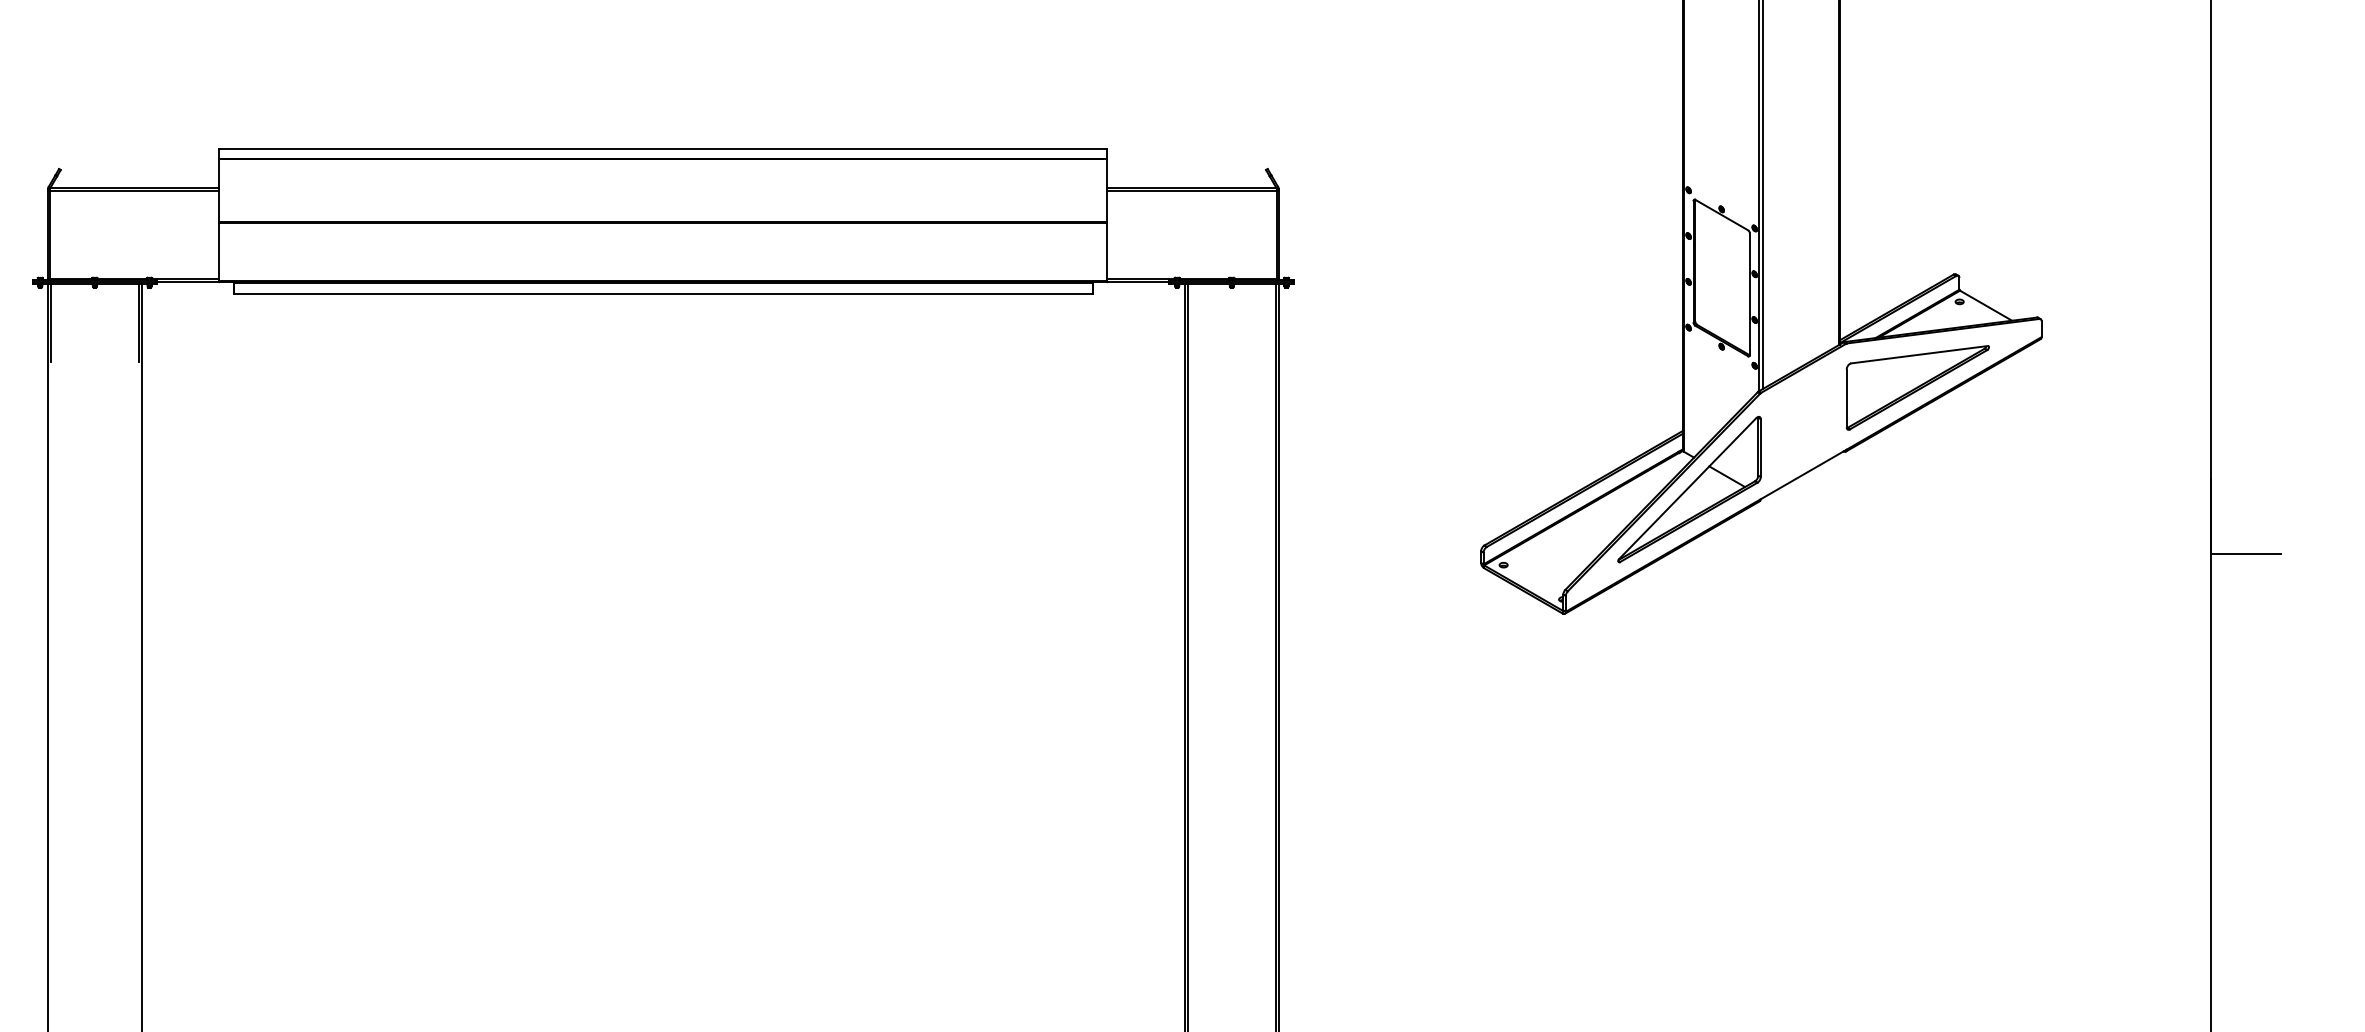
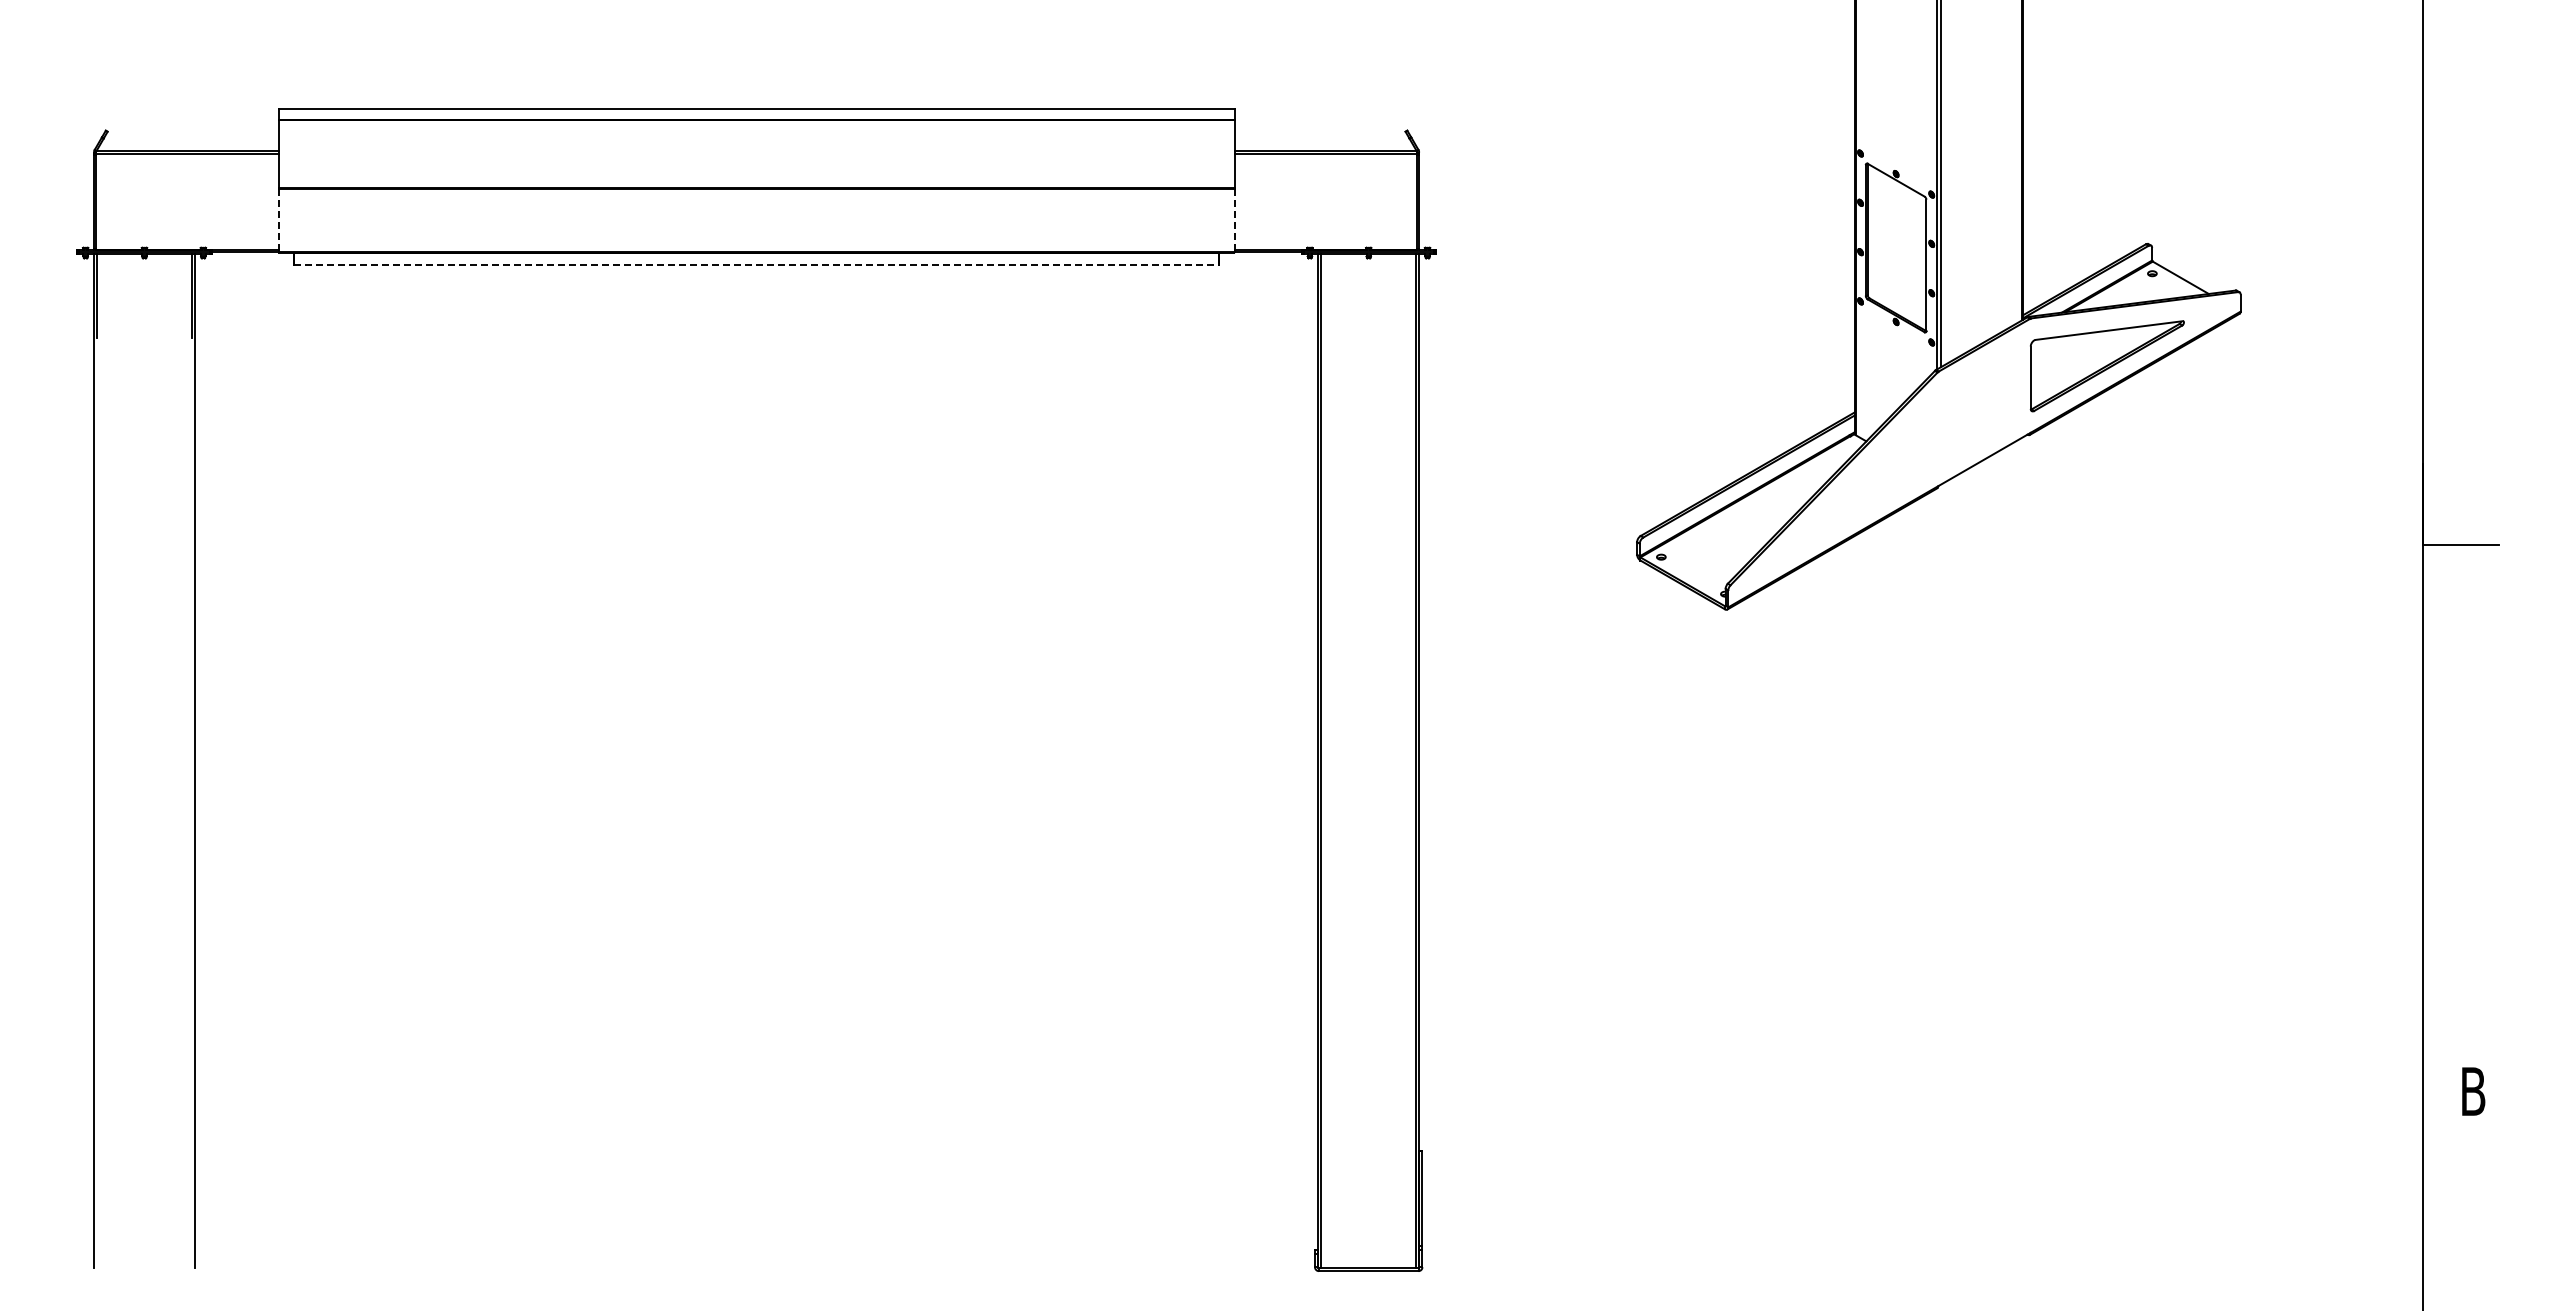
line: (219, 252) -> (278, 220), solid -> dashed
line: (1107, 252) -> (1234, 220), solid -> dashed
line: (664, 293) -> (757, 264), solid -> dashed
part: (1689, 489) -> (1861, 475), removed

